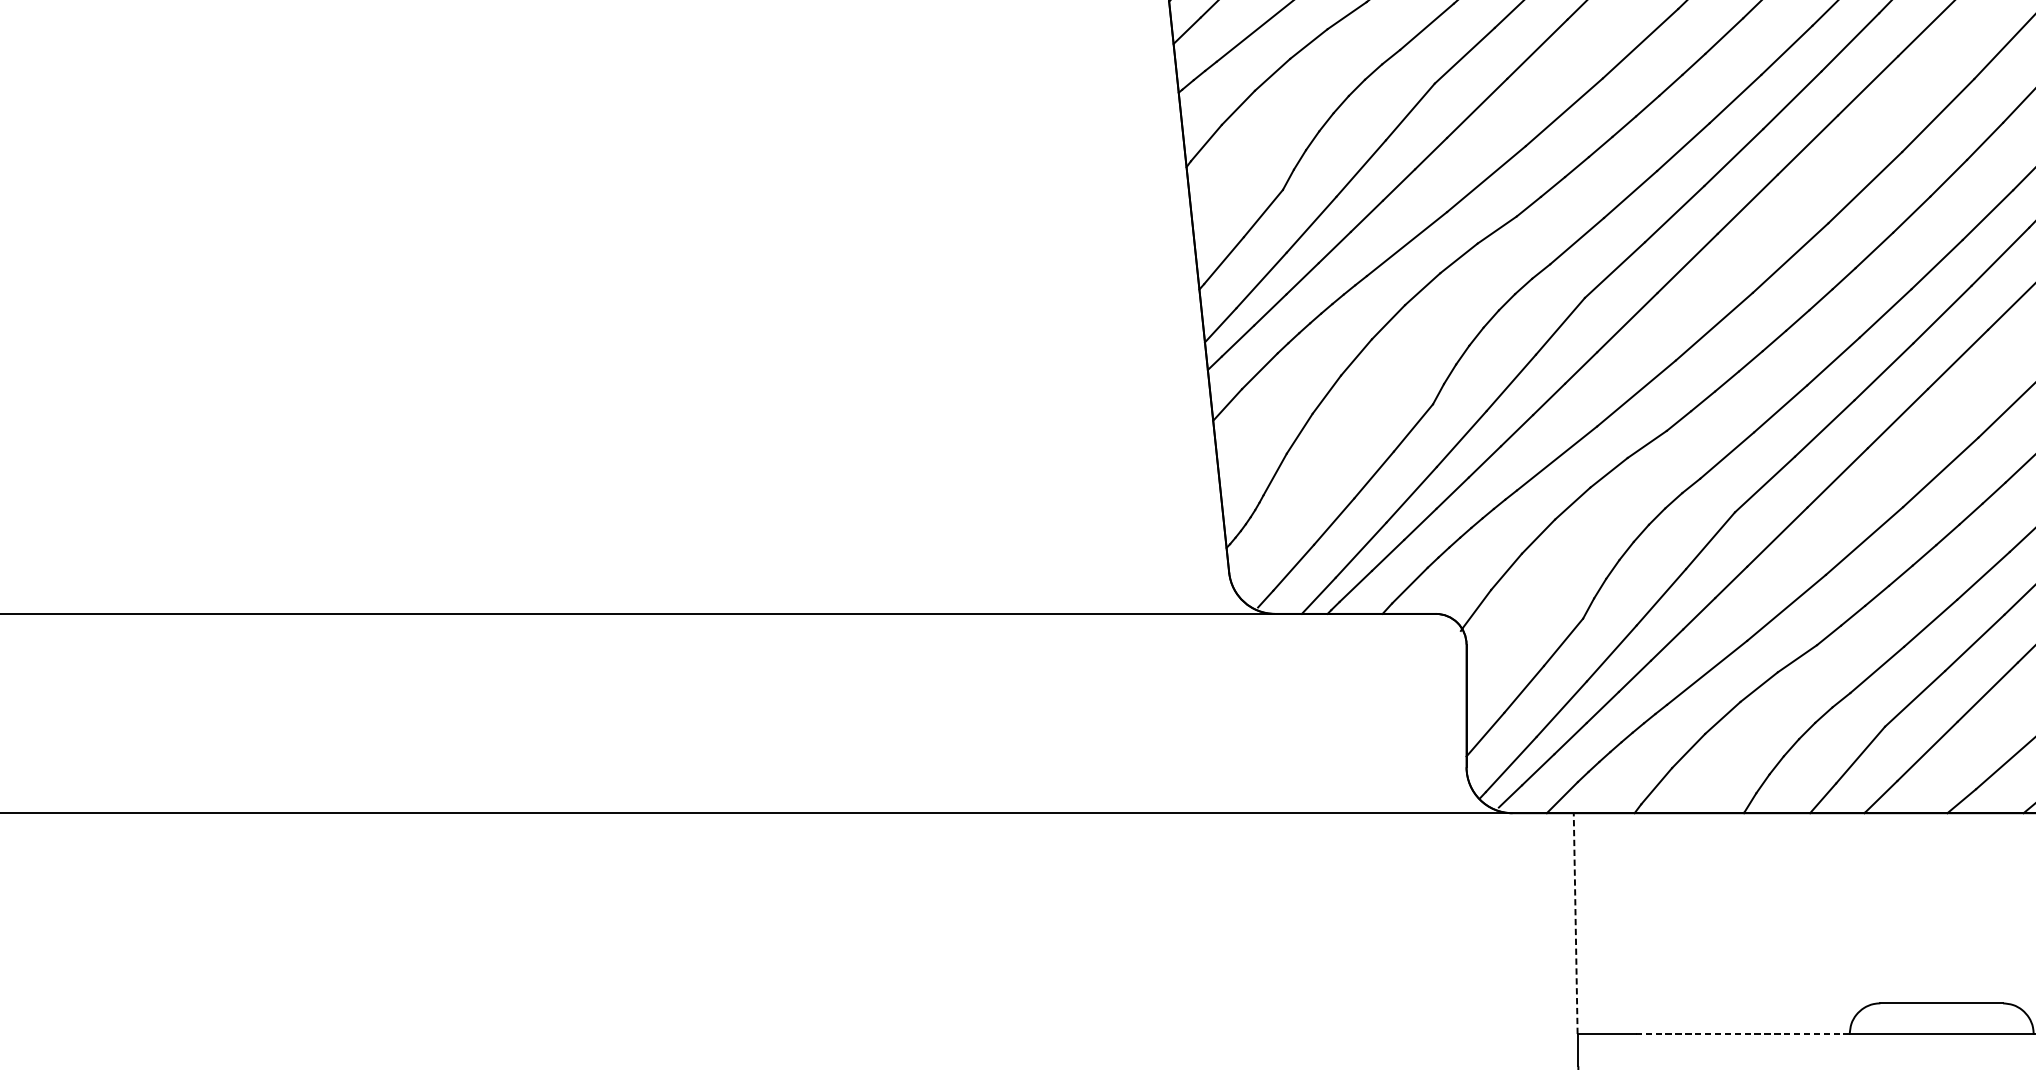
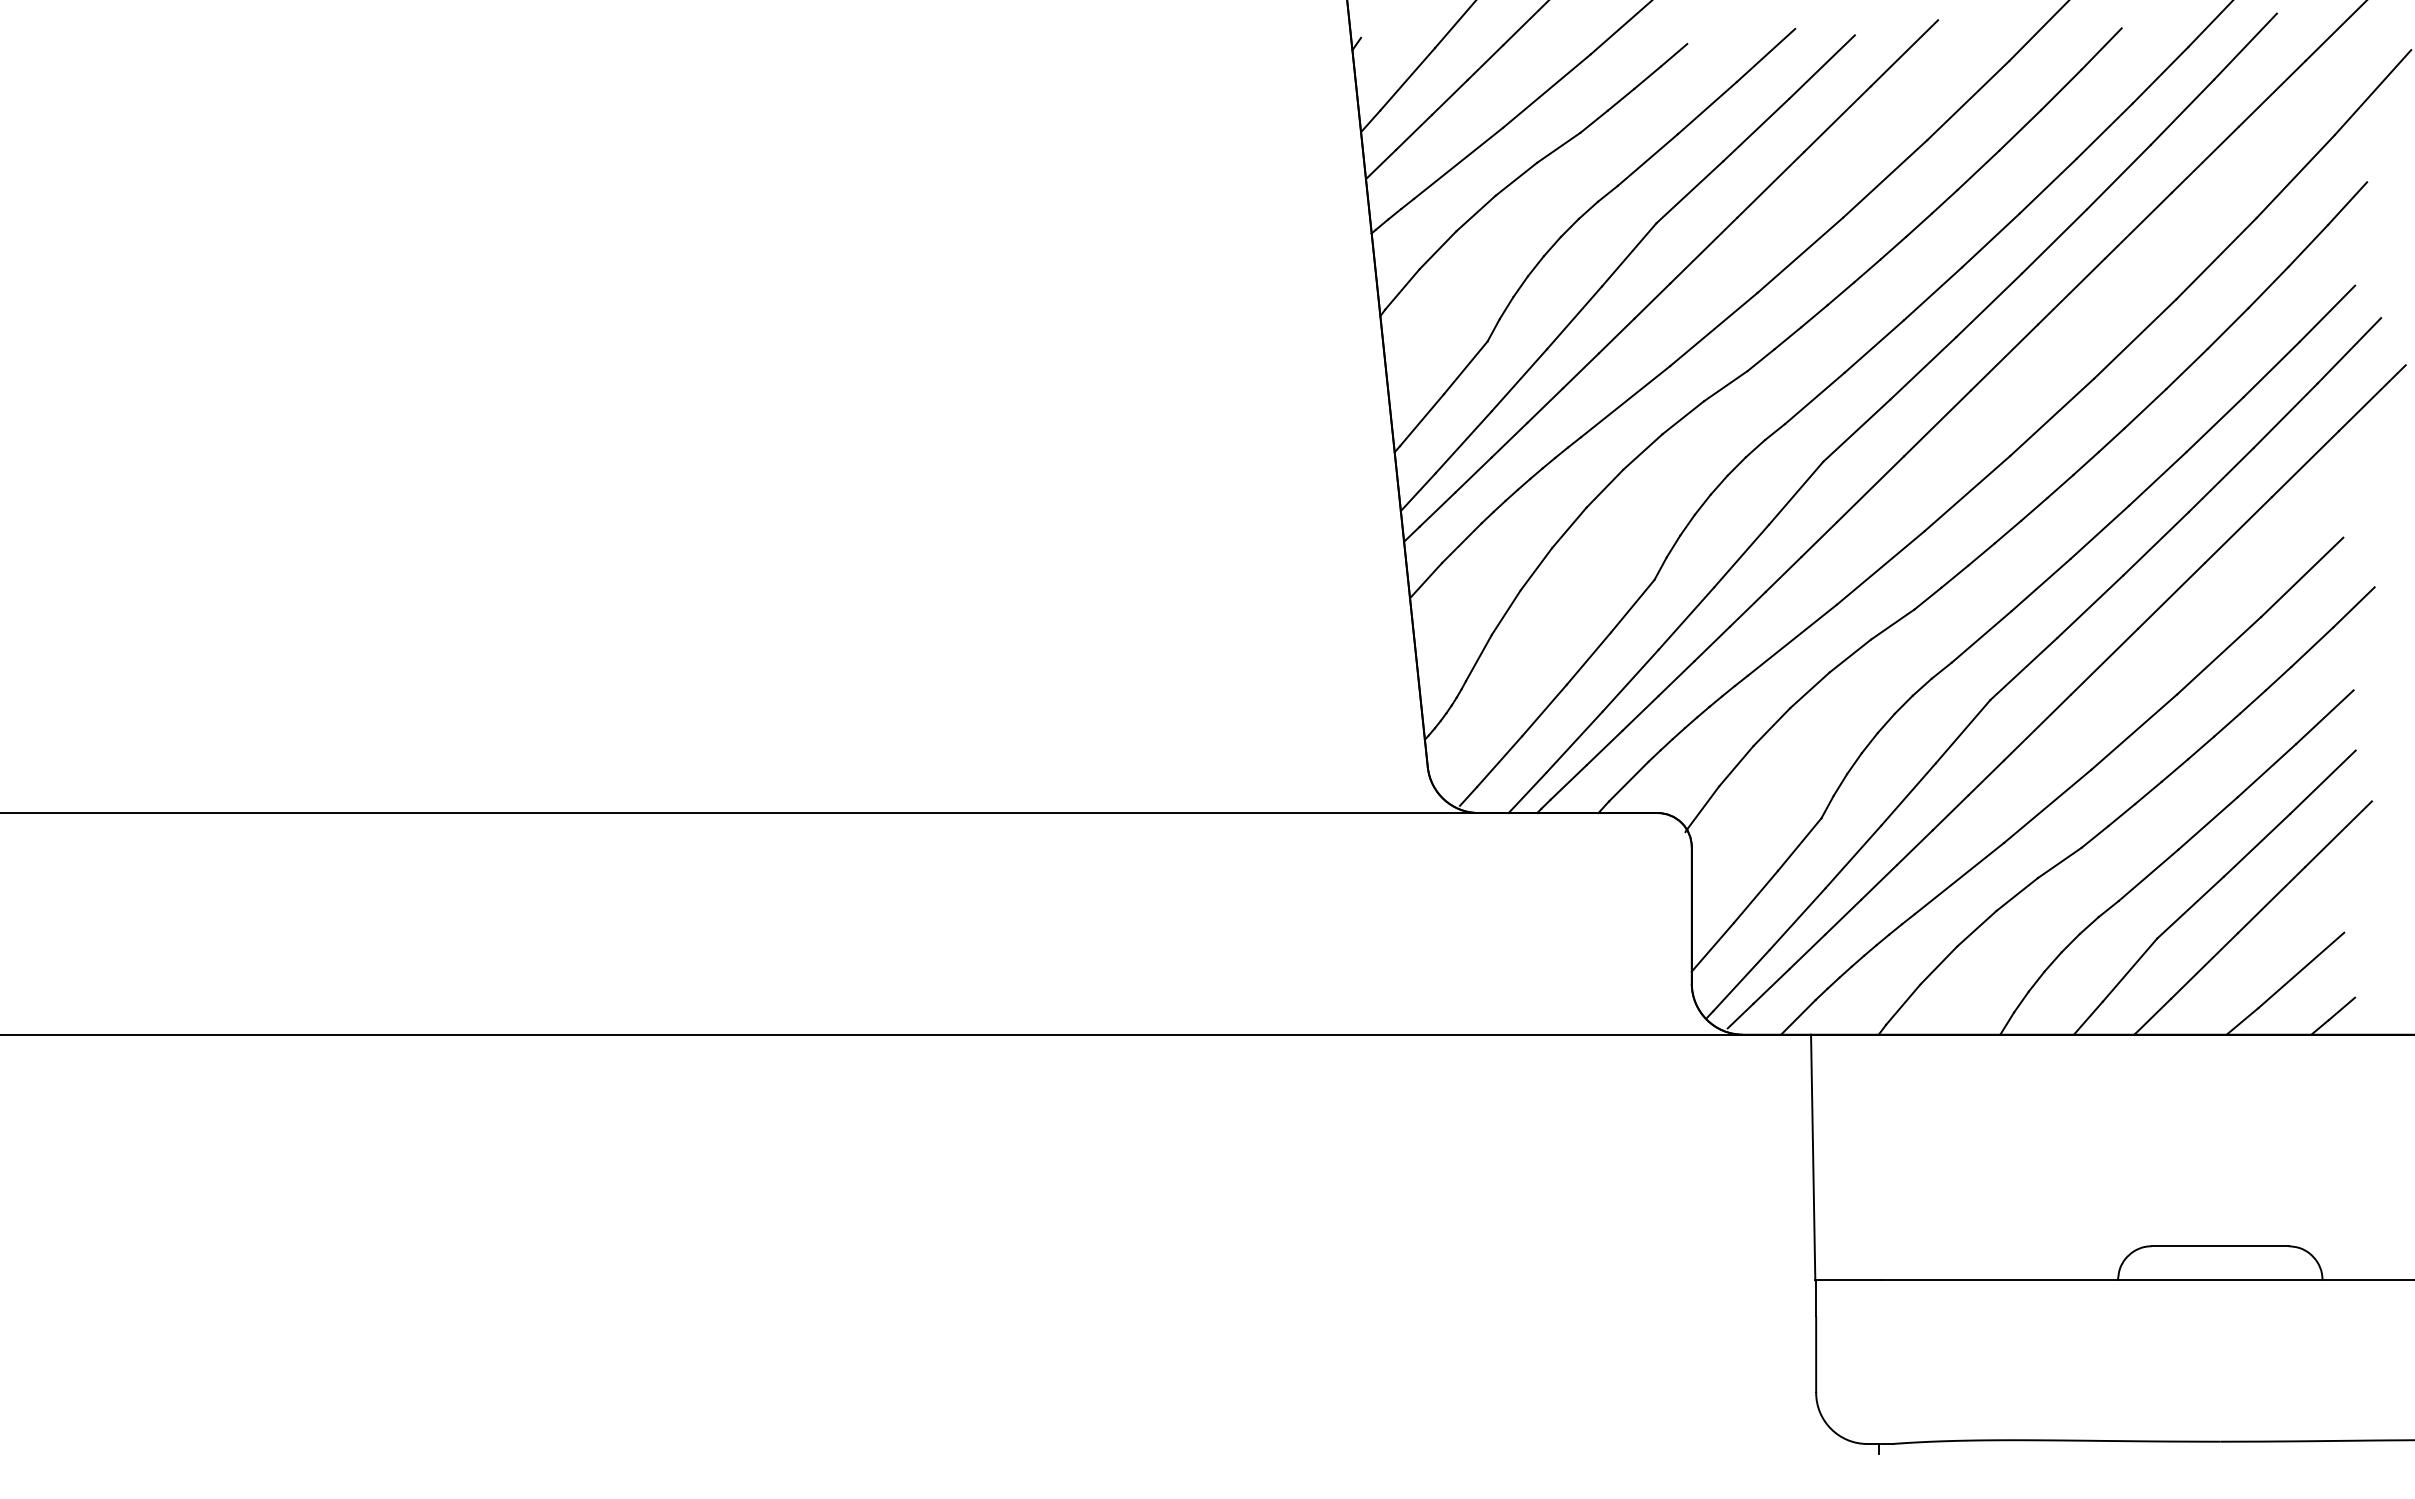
line: (1575, 923) -> (1813, 1157), dashed -> solid
line: (1743, 1034) -> (1999, 1280), dashed -> solid

